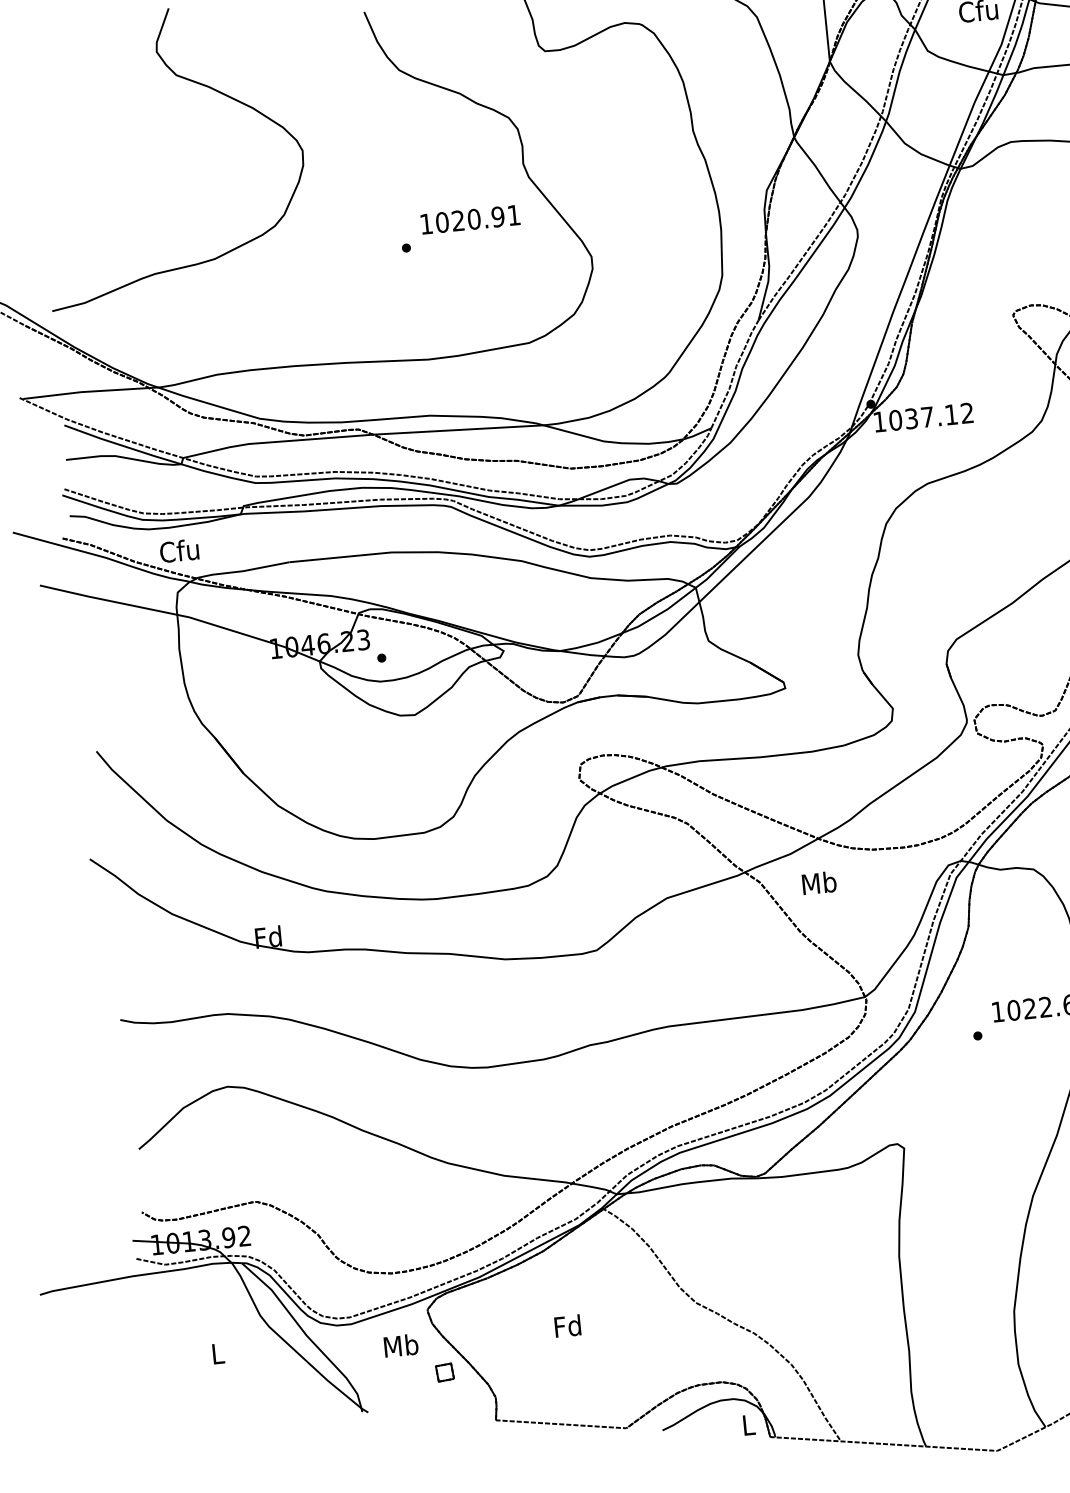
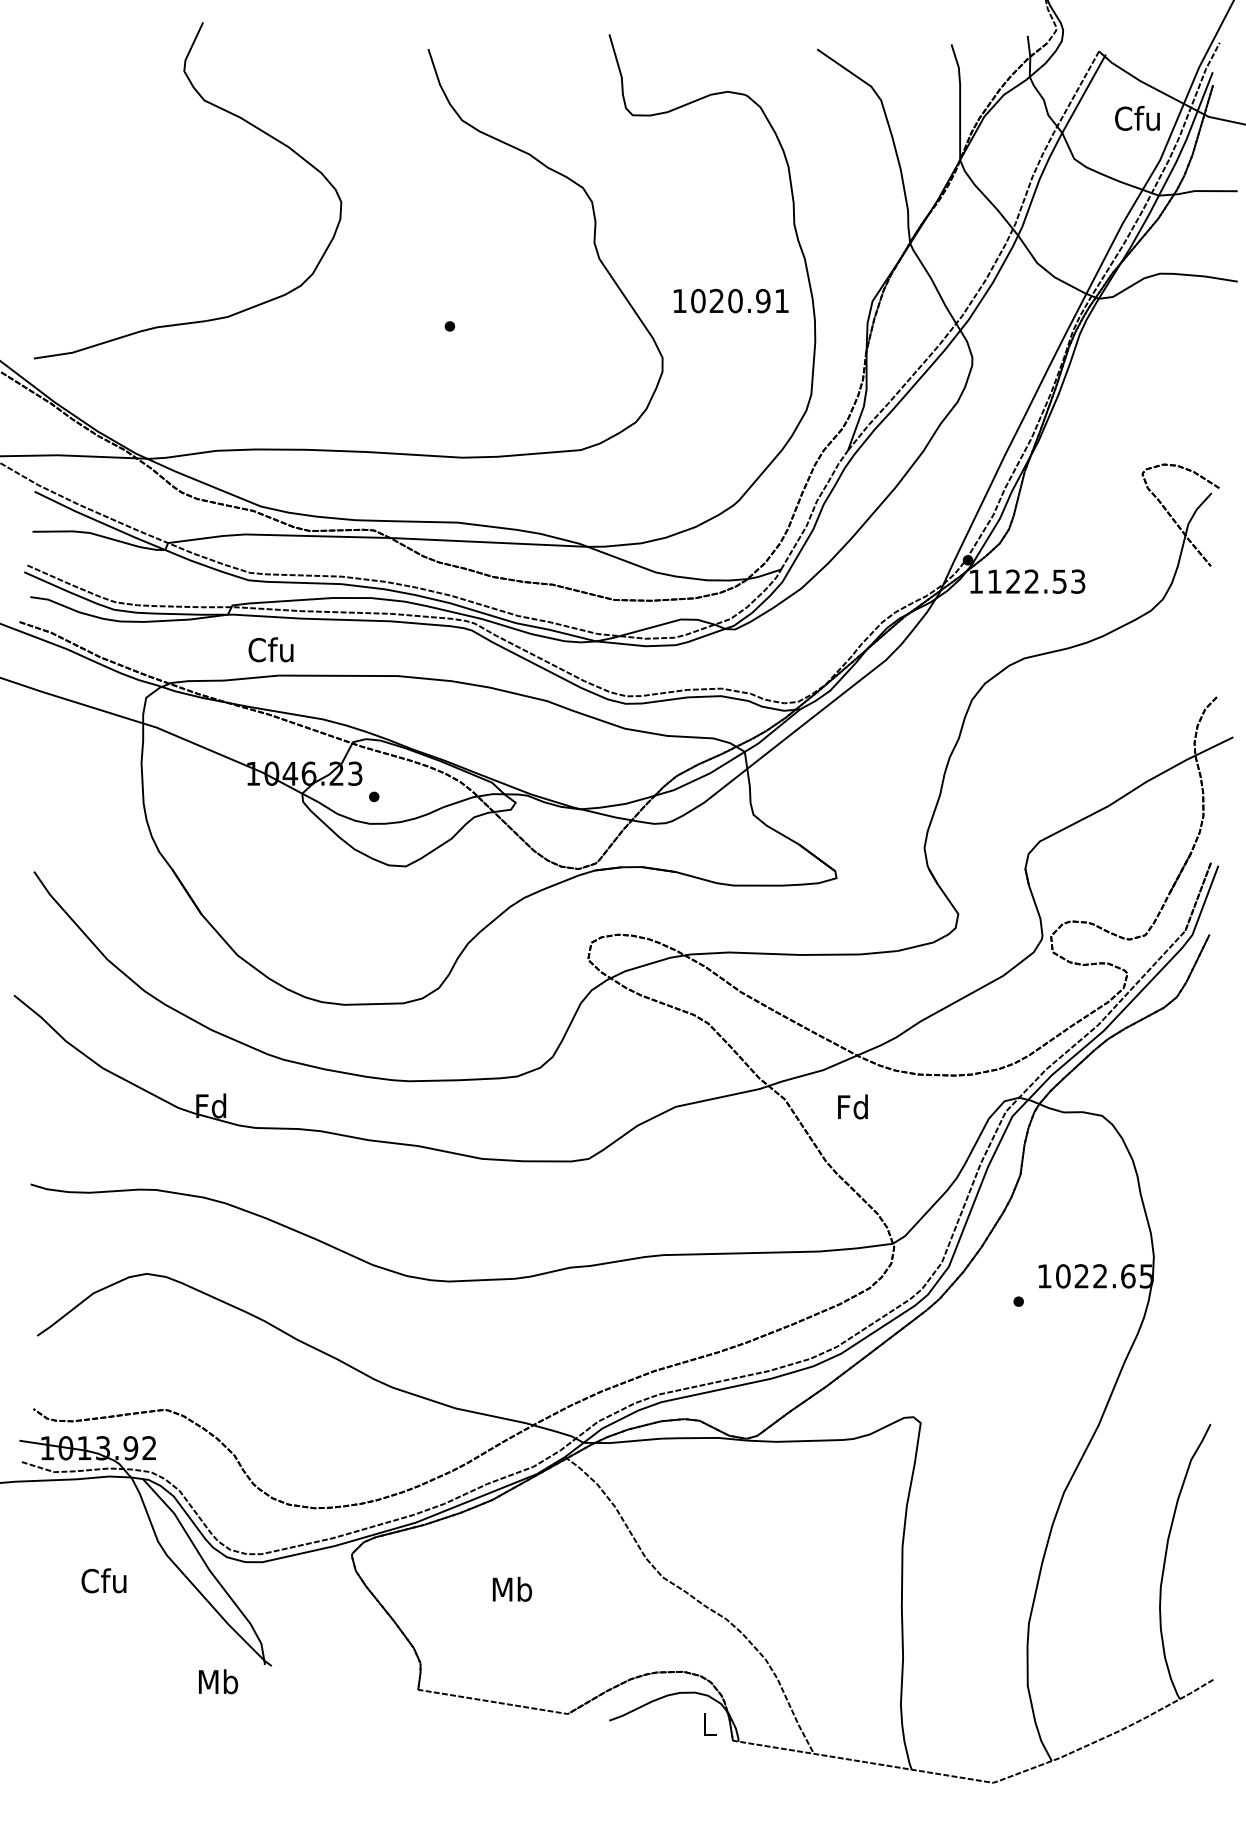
text: (469, 219) -> (730, 300), moved
text: (931, 416) -> (1036, 581), 1037.12 -> 1122.53
text: (178, 550) -> (270, 649), moved
text: (819, 882) -> (853, 1106), Mb -> Fd
text: (568, 1325) -> (512, 1588), Fd -> Mb
text: (401, 1345) -> (218, 1681), moved
text: (216, 1353) -> (103, 1580), L -> Cfu
part: (444, 1372) -> (364, 1628), removed

